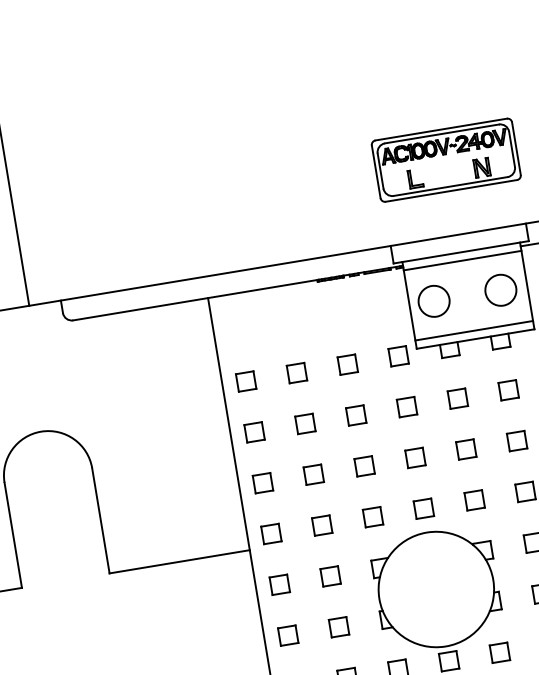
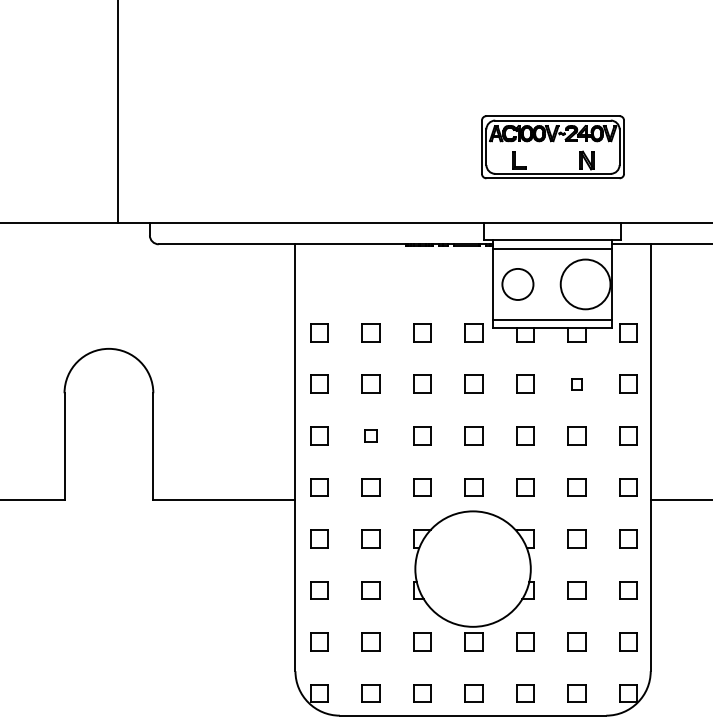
circle: (500, 289) -> (585, 283), size x1.6
part: (508, 389) -> (576, 383), size x0.6
part: (313, 474) -> (370, 435), size x0.7

